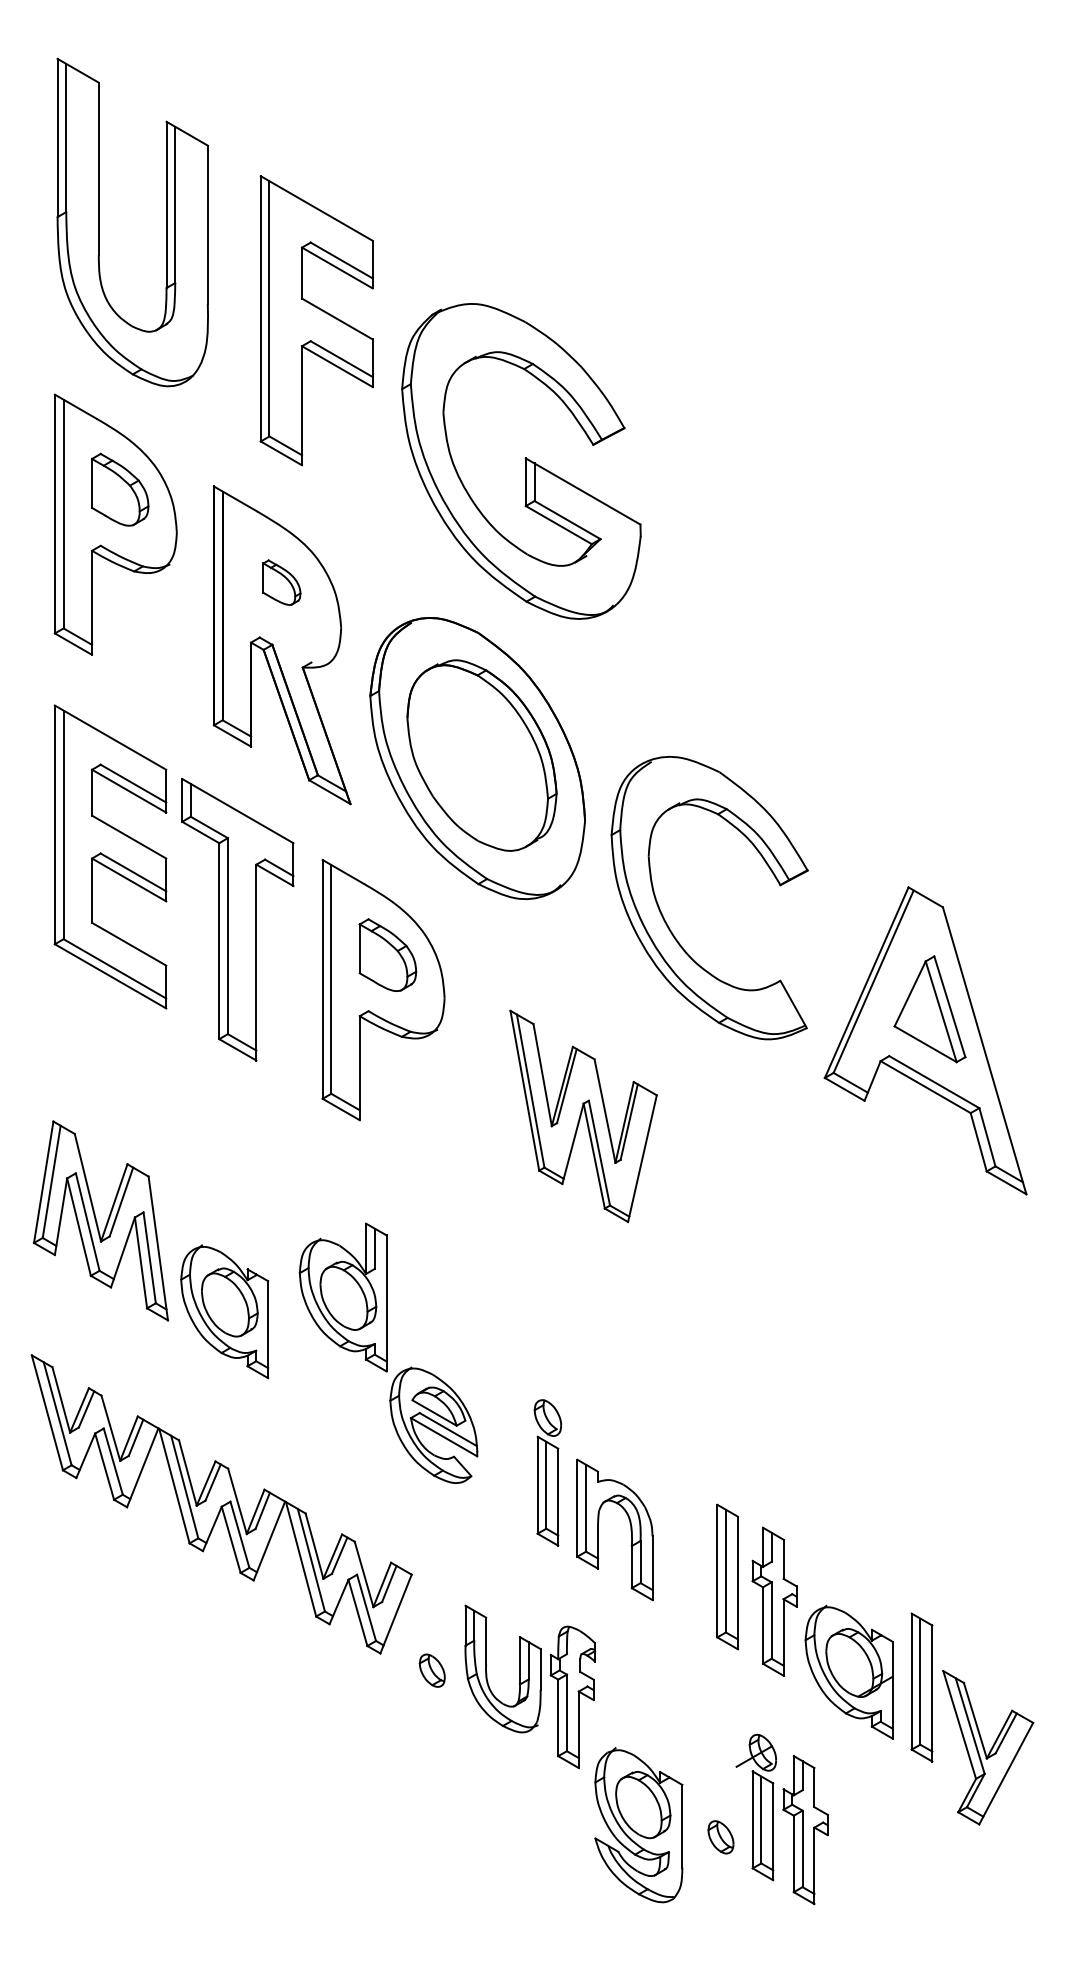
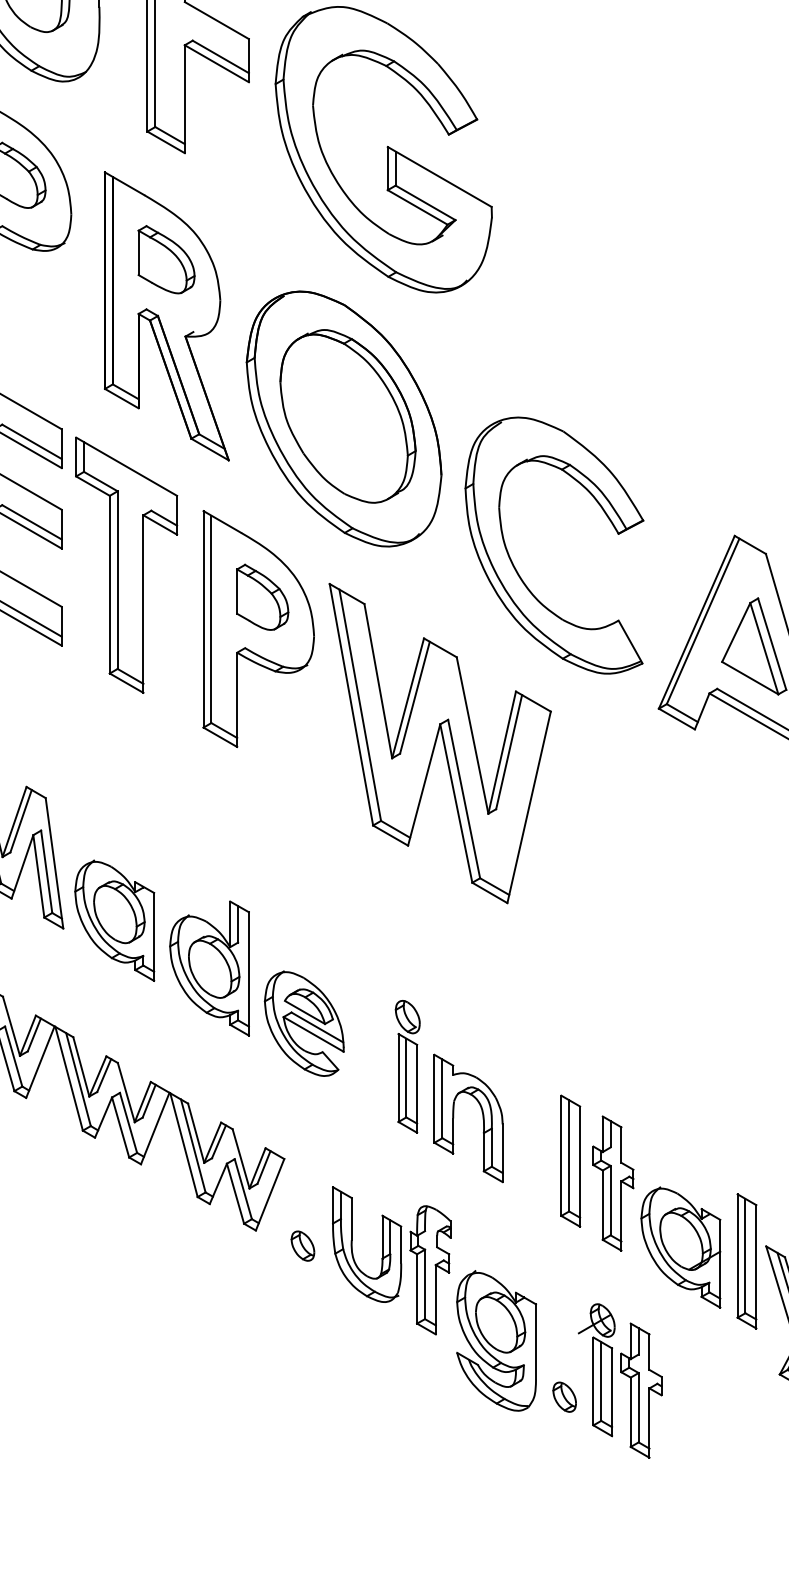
part: (281, 582) -> (166, 259), size x1.67
part: (583, 1116) -> (440, 743), size x1.67
part: (342, 1297) -> (208, 968), moved
part: (638, 1825) -> (496, 1341), moved

